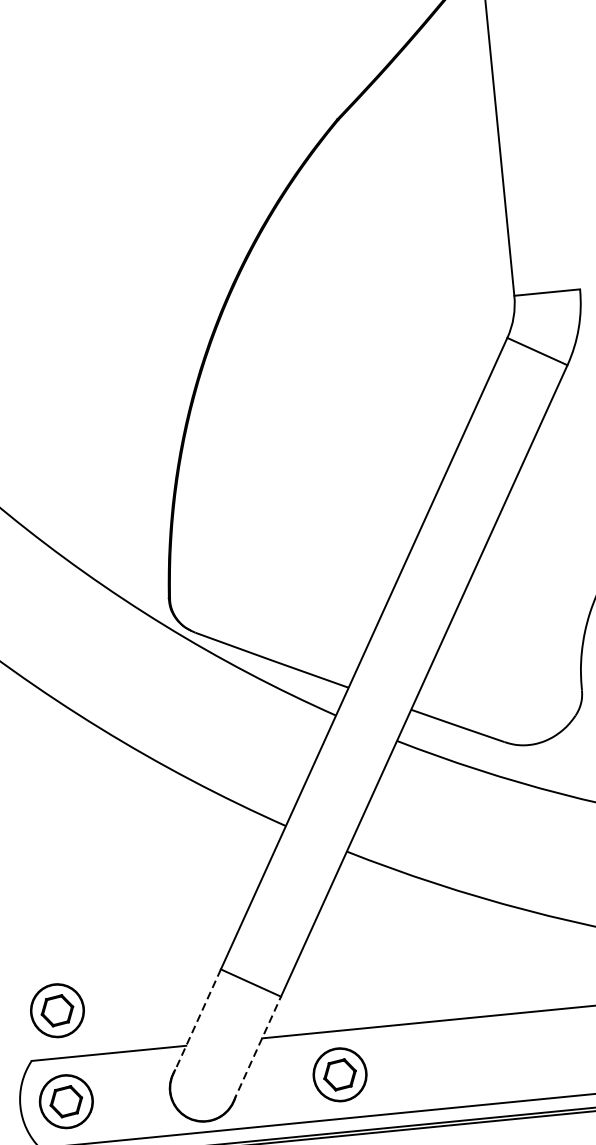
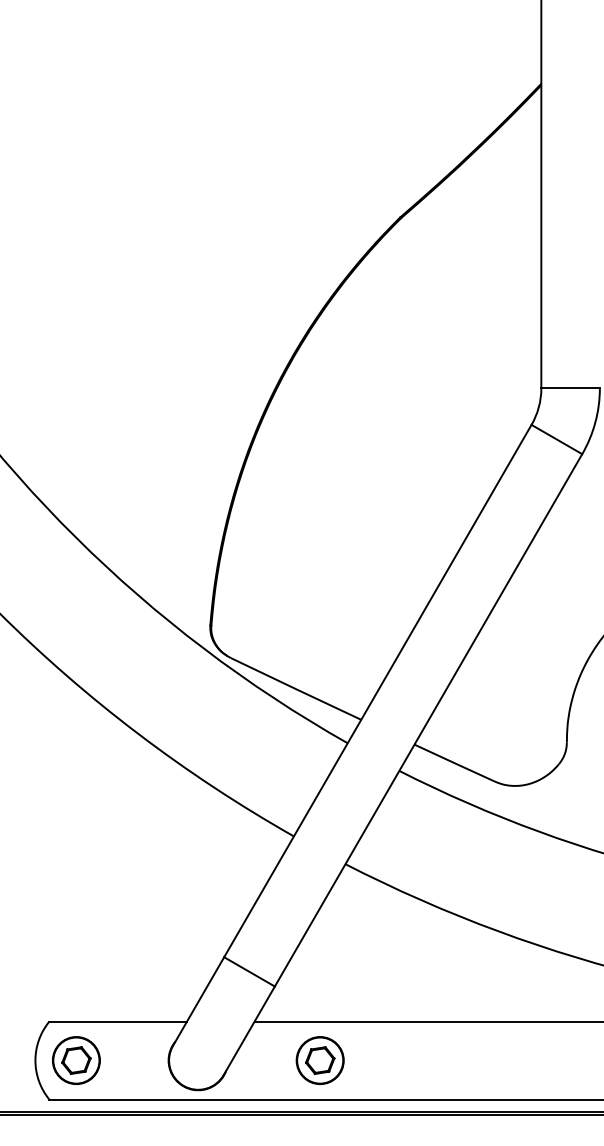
part: (57, 1010) -> (76, 979), removed
line: (197, 1023) -> (198, 1002), dashed -> solid
line: (257, 1048) -> (249, 1030), dashed -> solid

